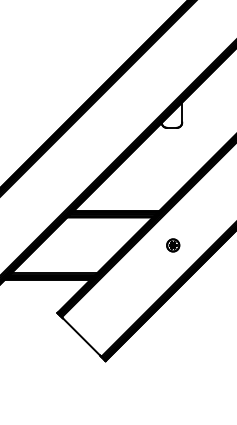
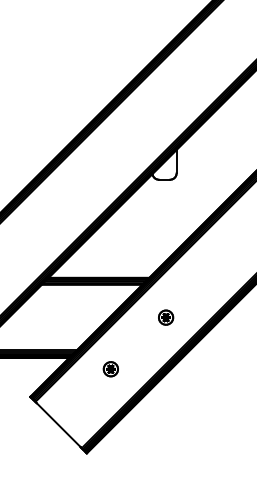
part: (126, 289) -> (111, 369), added

